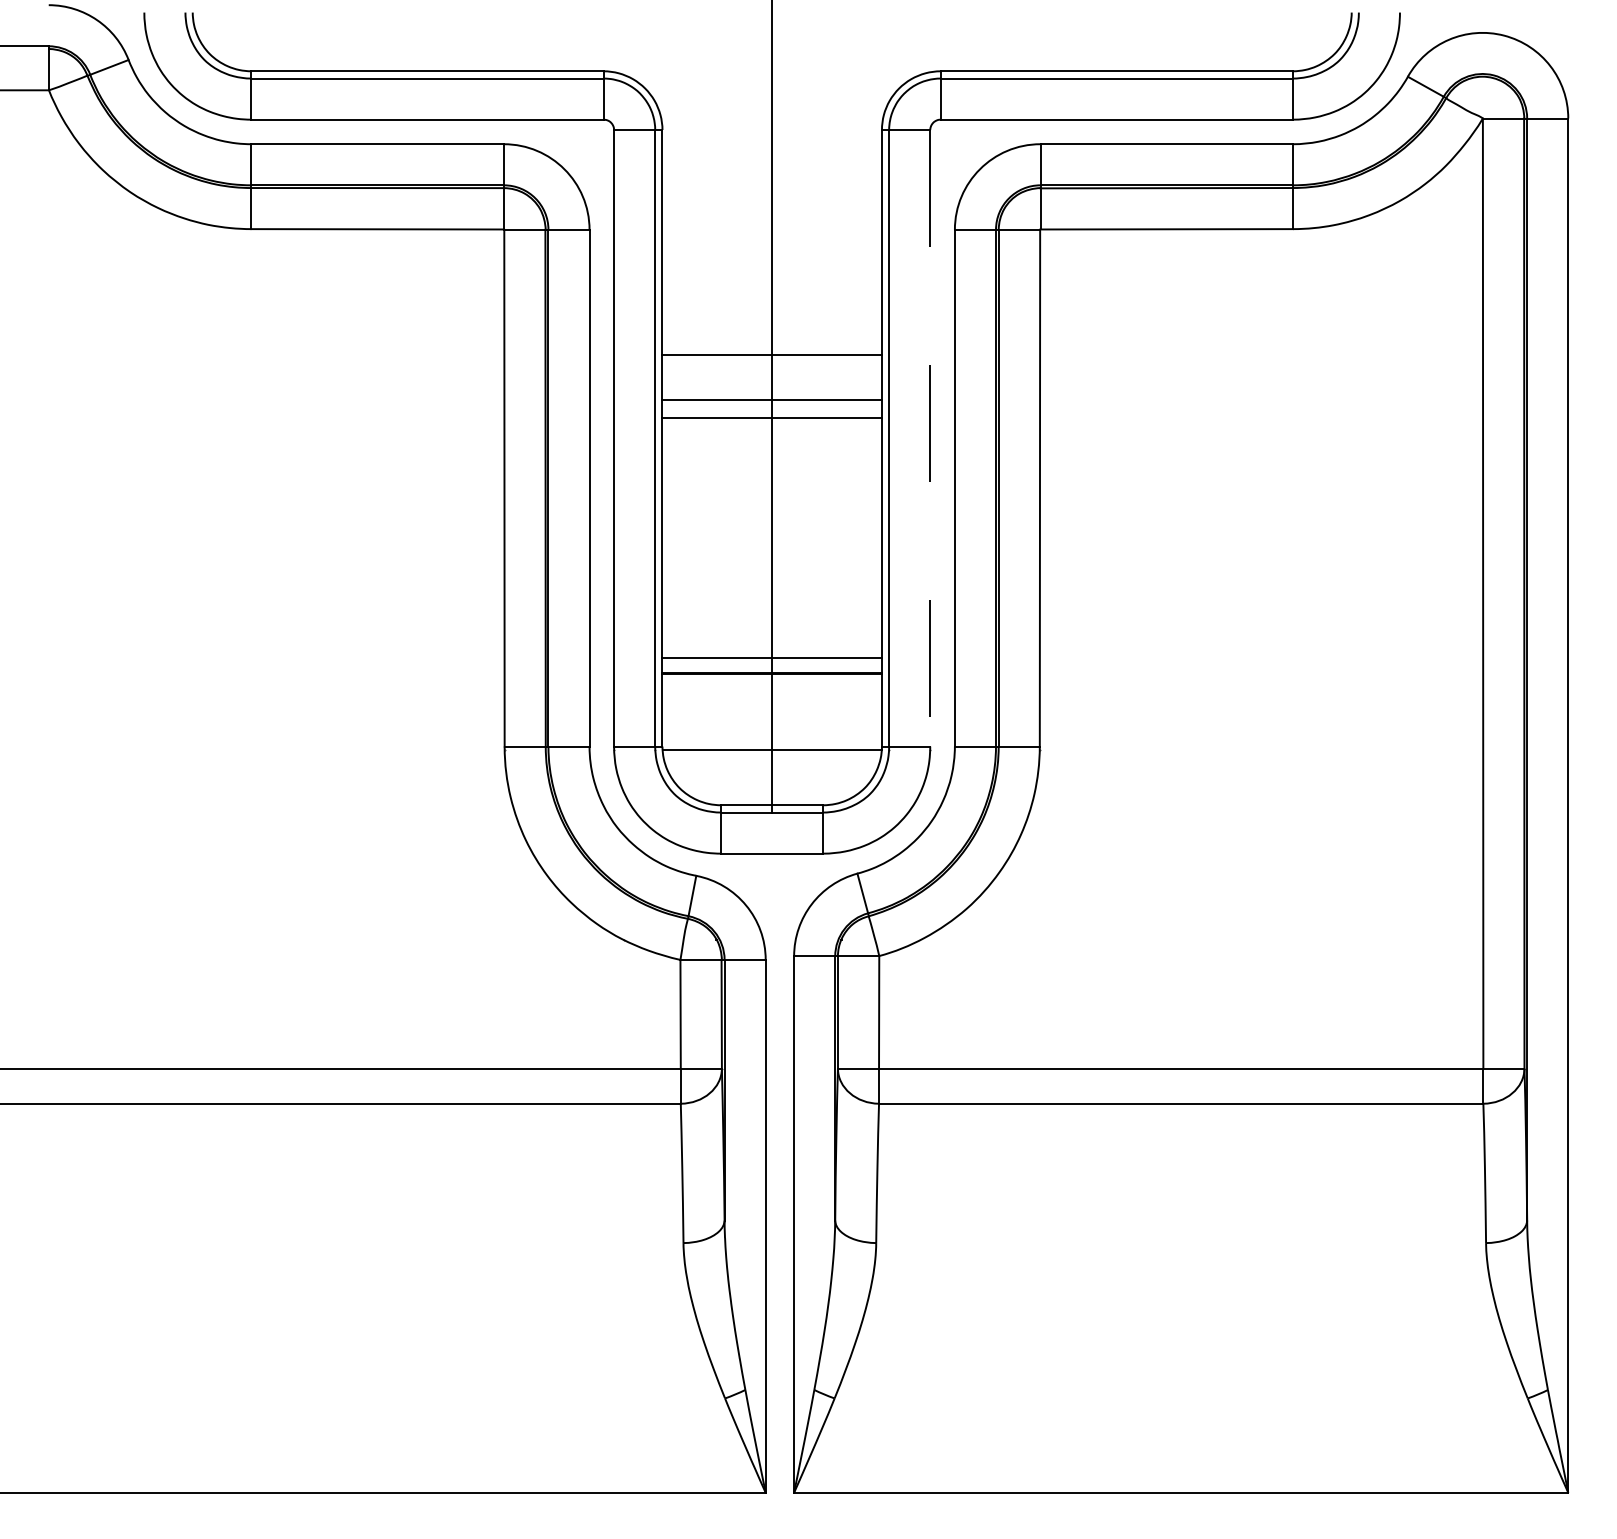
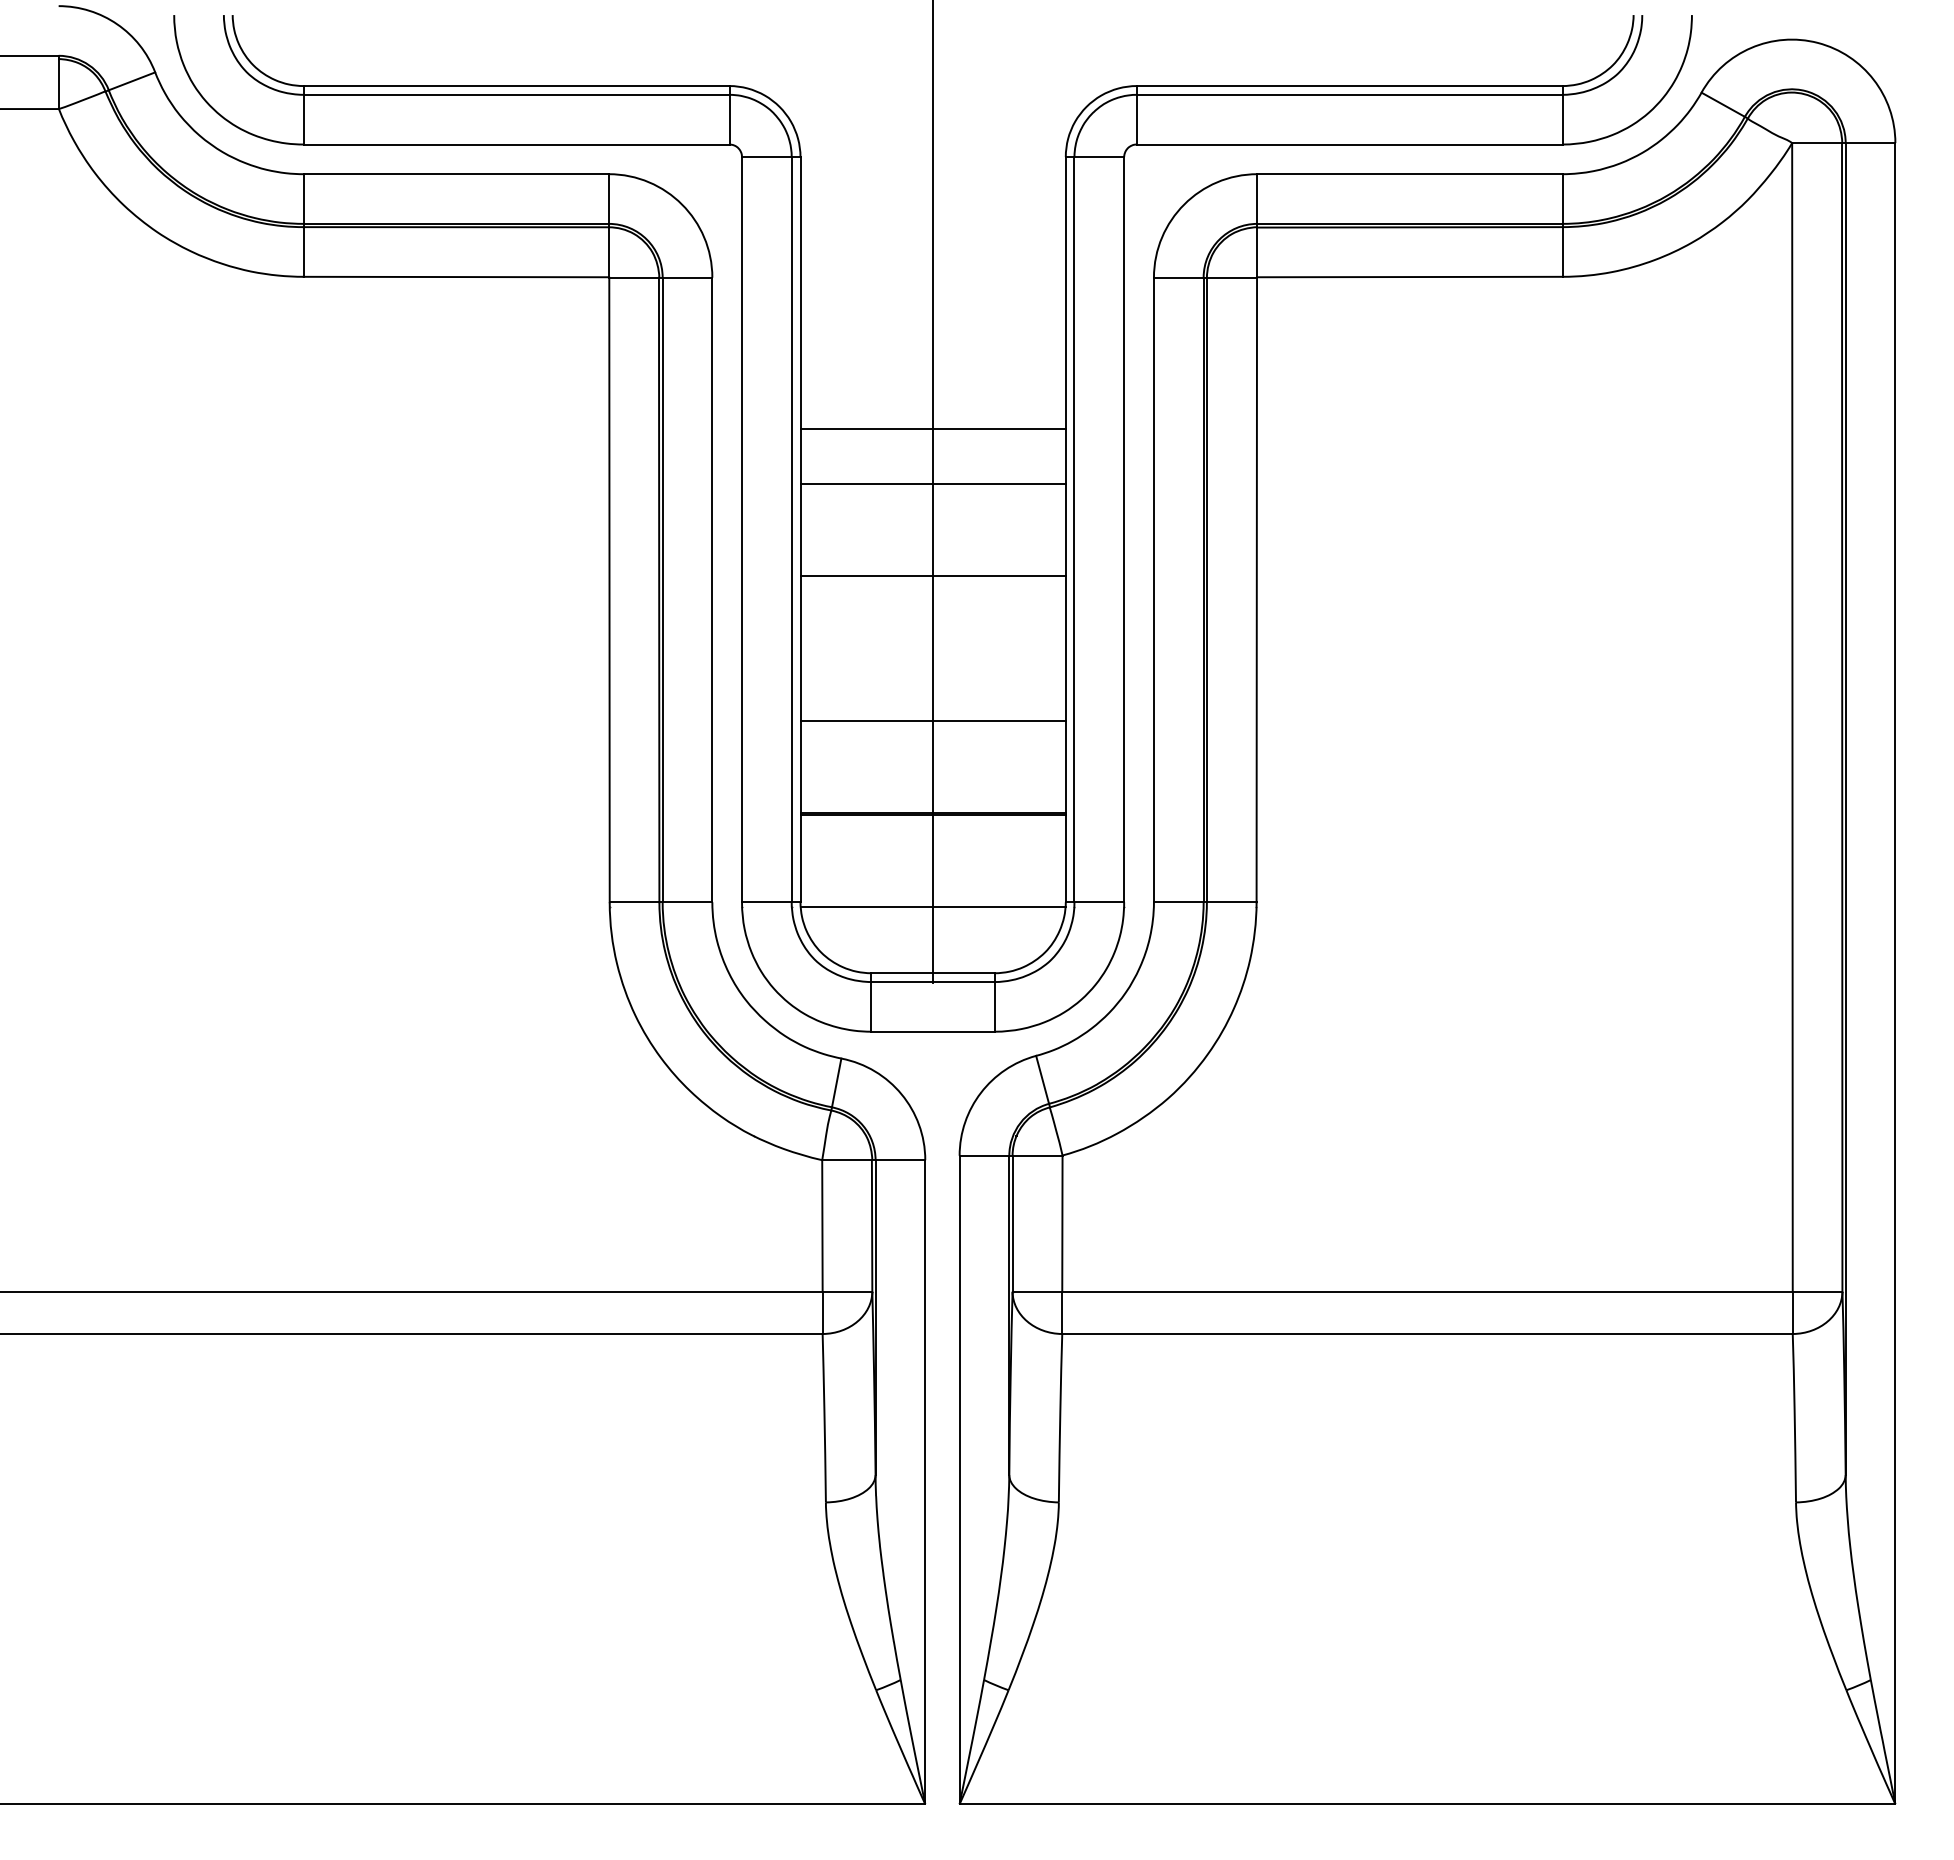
line: (771, 418) -> (932, 575), moved
line: (930, 438) -> (1124, 529), dashed -> solid
line: (771, 657) -> (932, 720), moved

